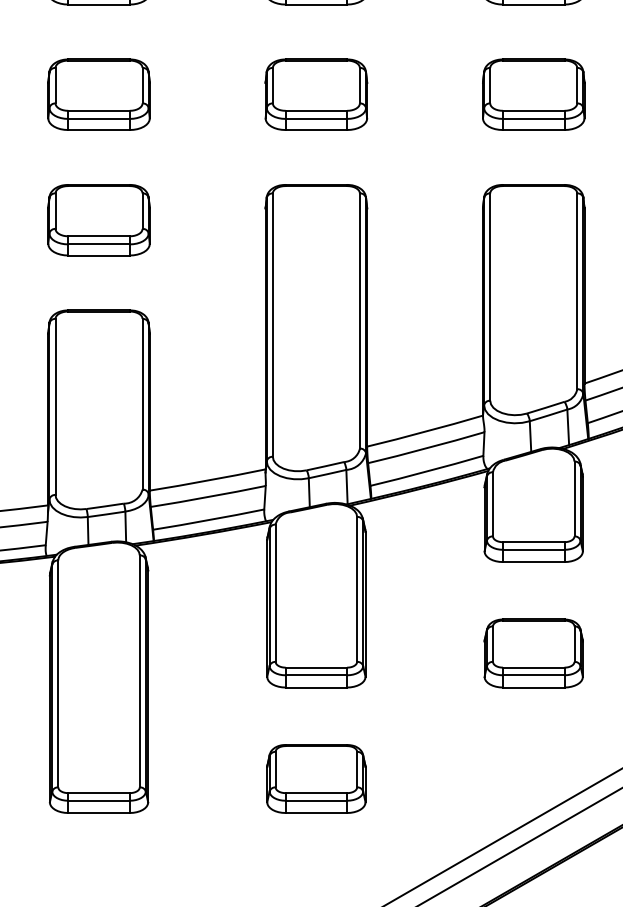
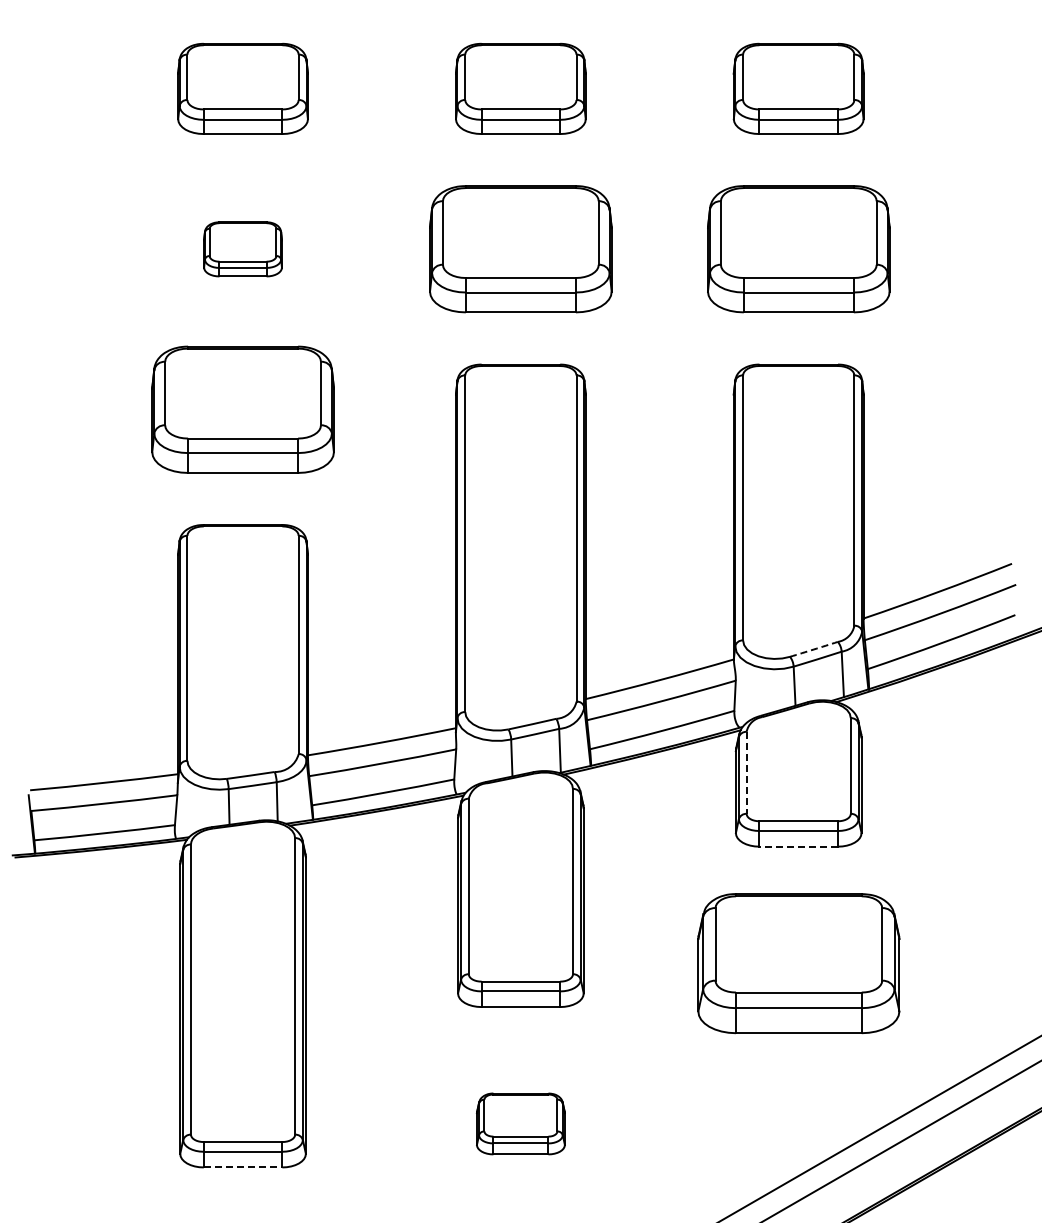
part: (98, 94) -> (242, 249), size x0.6
part: (316, 94) -> (520, 249), size x1.4
part: (533, 94) -> (798, 249), size x1.4
part: (98, 220) -> (242, 409), size x1.4
arc: (545, 407) -> (813, 649), solid -> dashed
line: (492, 504) -> (746, 773), solid -> dashed
line: (533, 561) -> (798, 846), solid -> dashed
part: (533, 653) -> (798, 963), size x1.6
part: (316, 778) -> (520, 1123), size x0.7
line: (99, 813) -> (243, 1167), solid -> dashed

